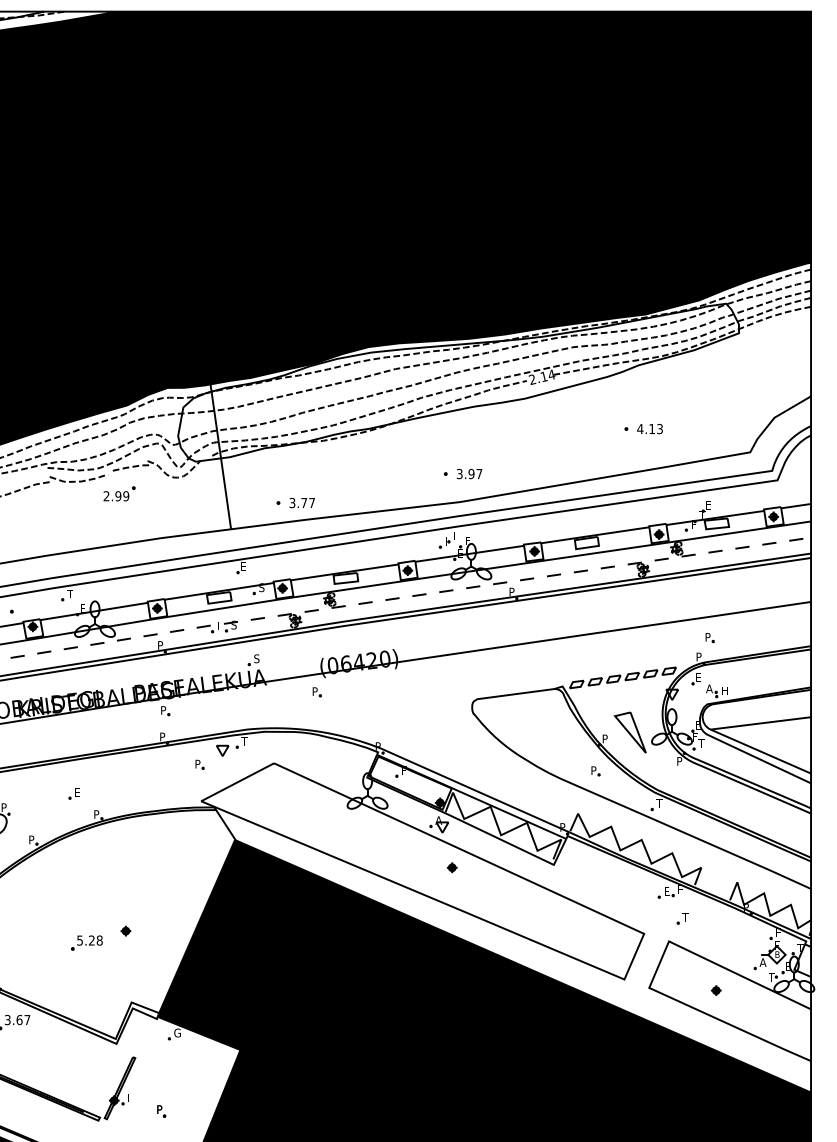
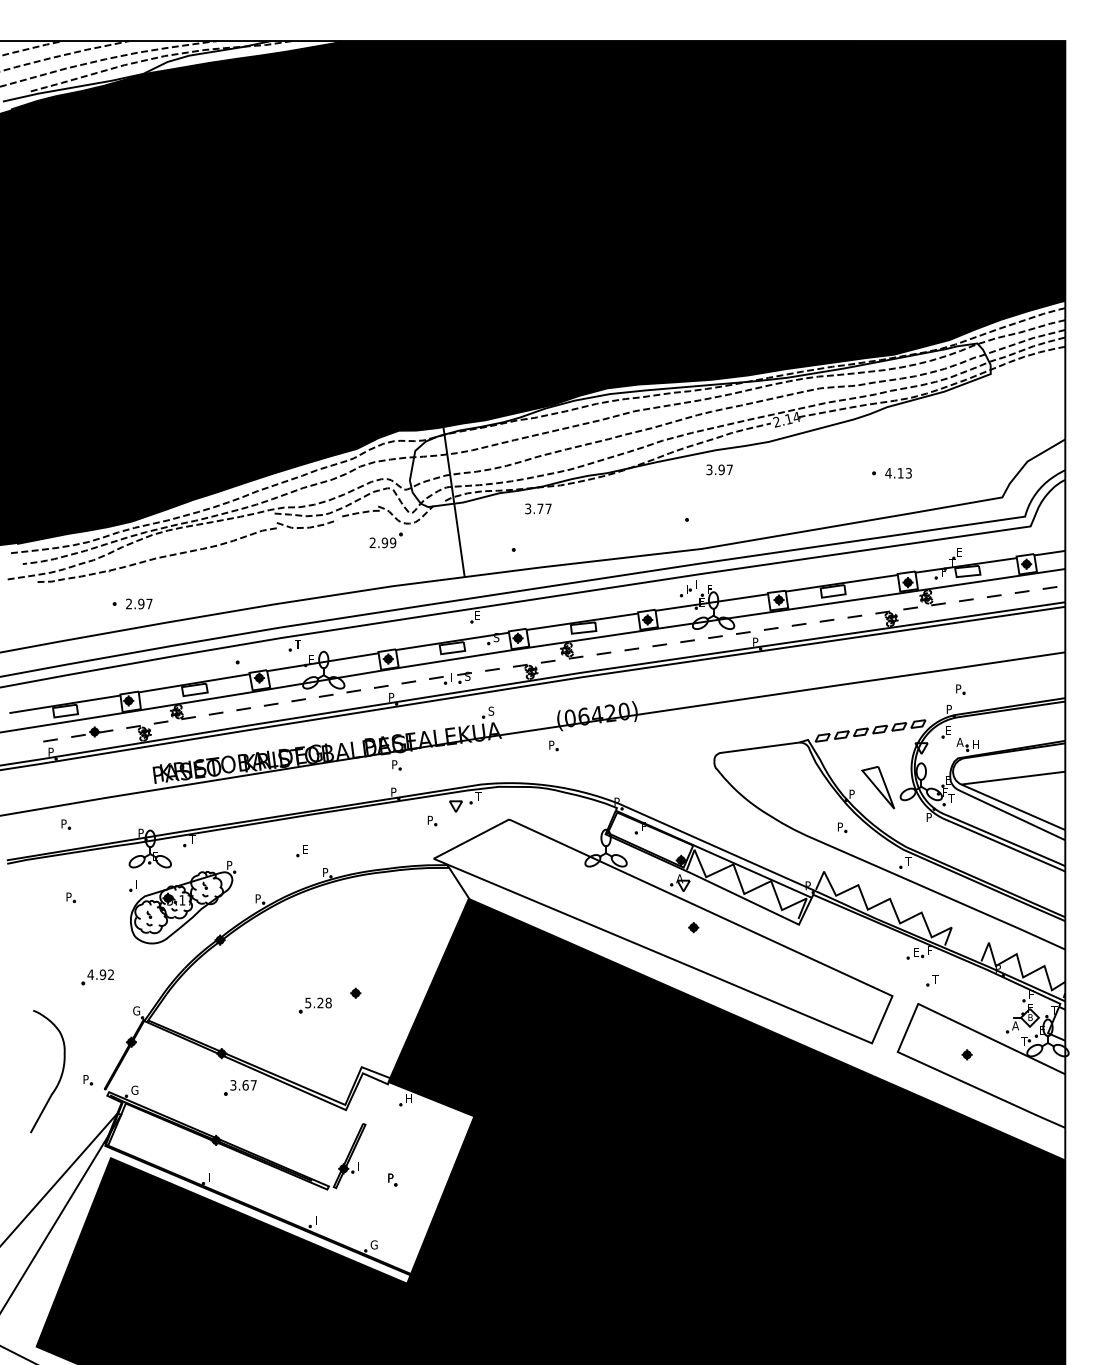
text: (469, 473) -> (719, 469), moved
part: (118, 493) -> (385, 540), moved
text: (302, 502) -> (538, 508), moved
text: (176, 1032) -> (408, 1098), G -> H

